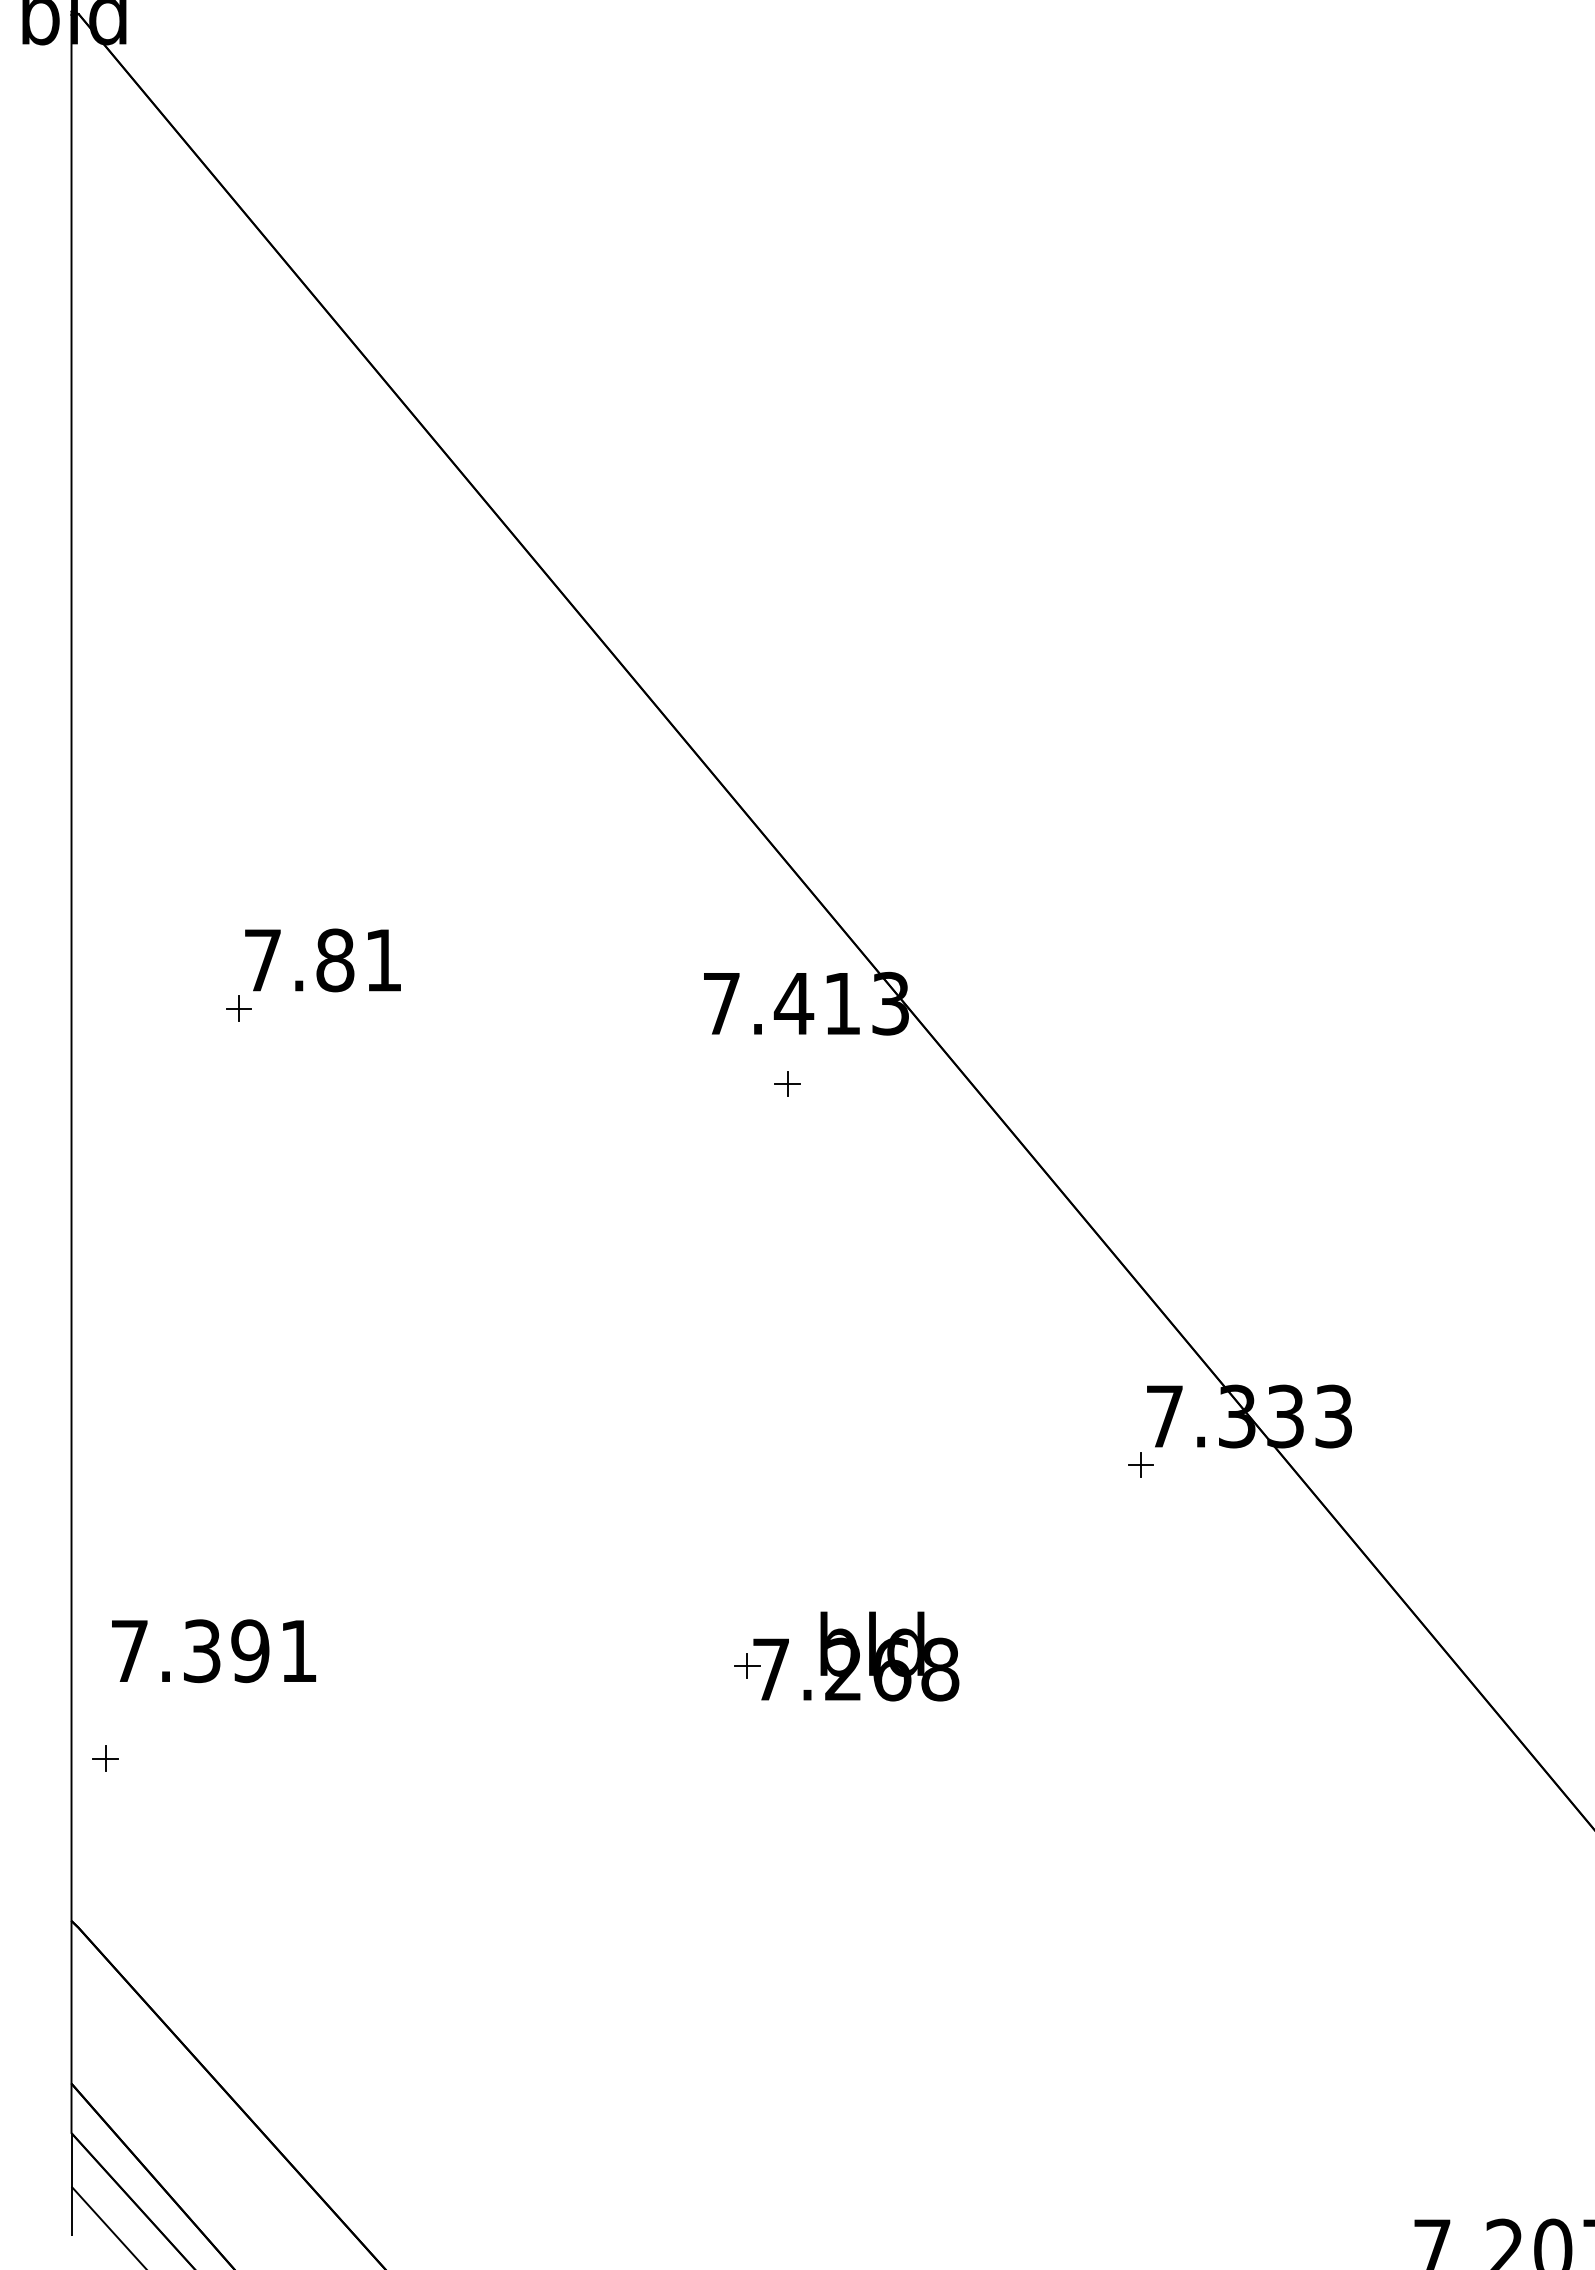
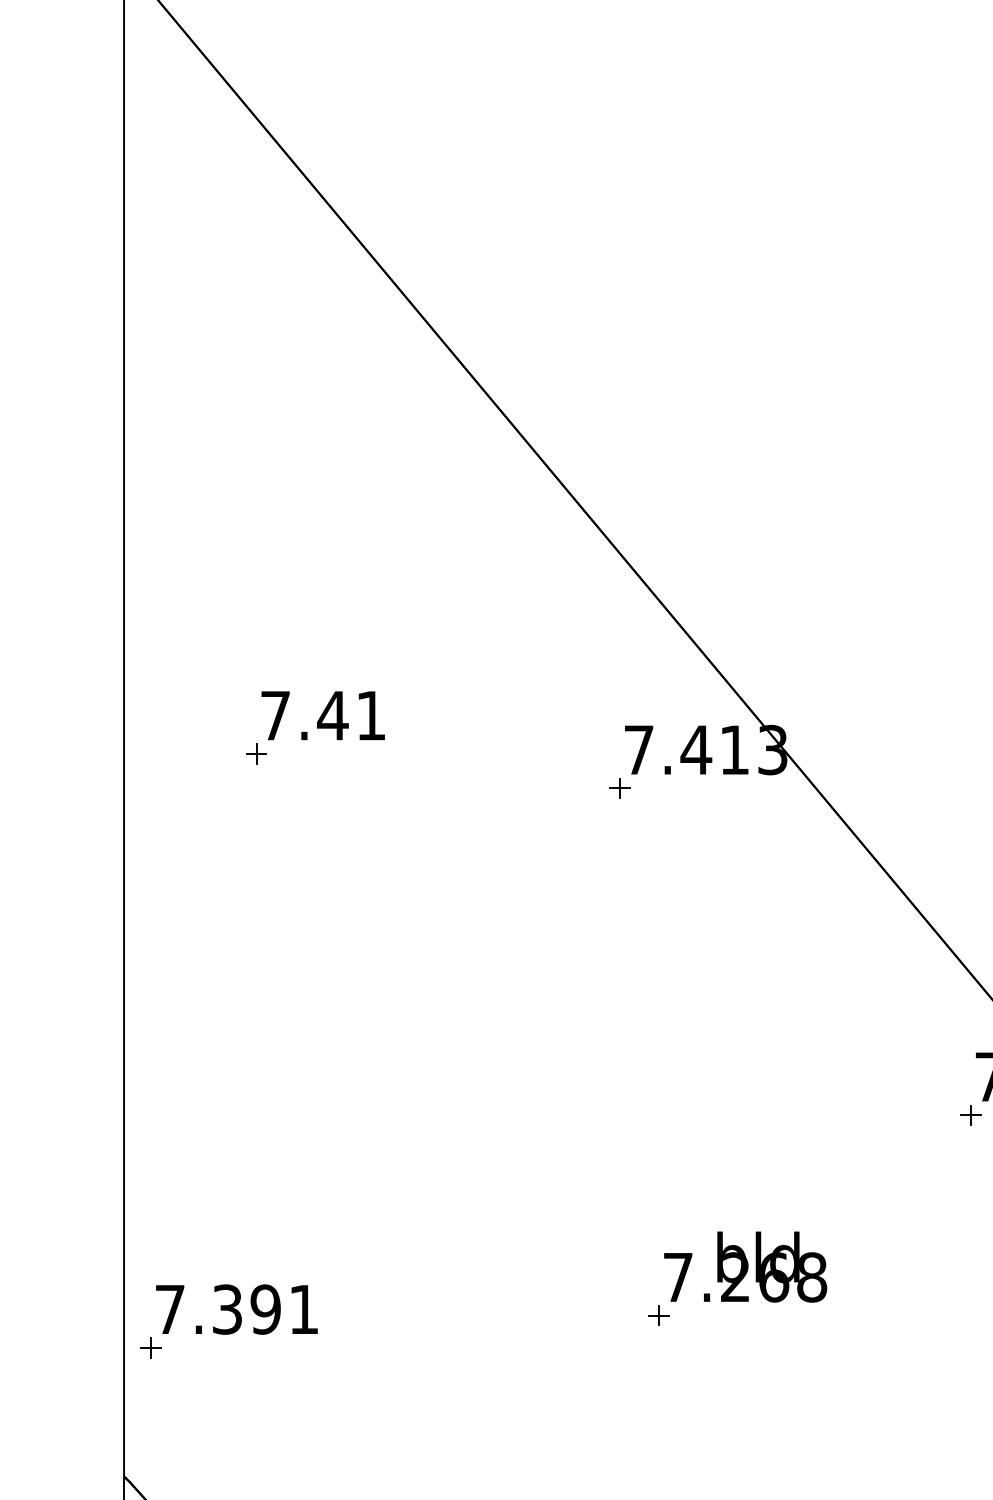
text: (335, 960) -> (333, 715), 7.81 -> 7.41
part: (787, 1083) -> (619, 787), moved
text: (213, 1651) -> (236, 1309), moved
part: (747, 1665) -> (659, 1315), moved

